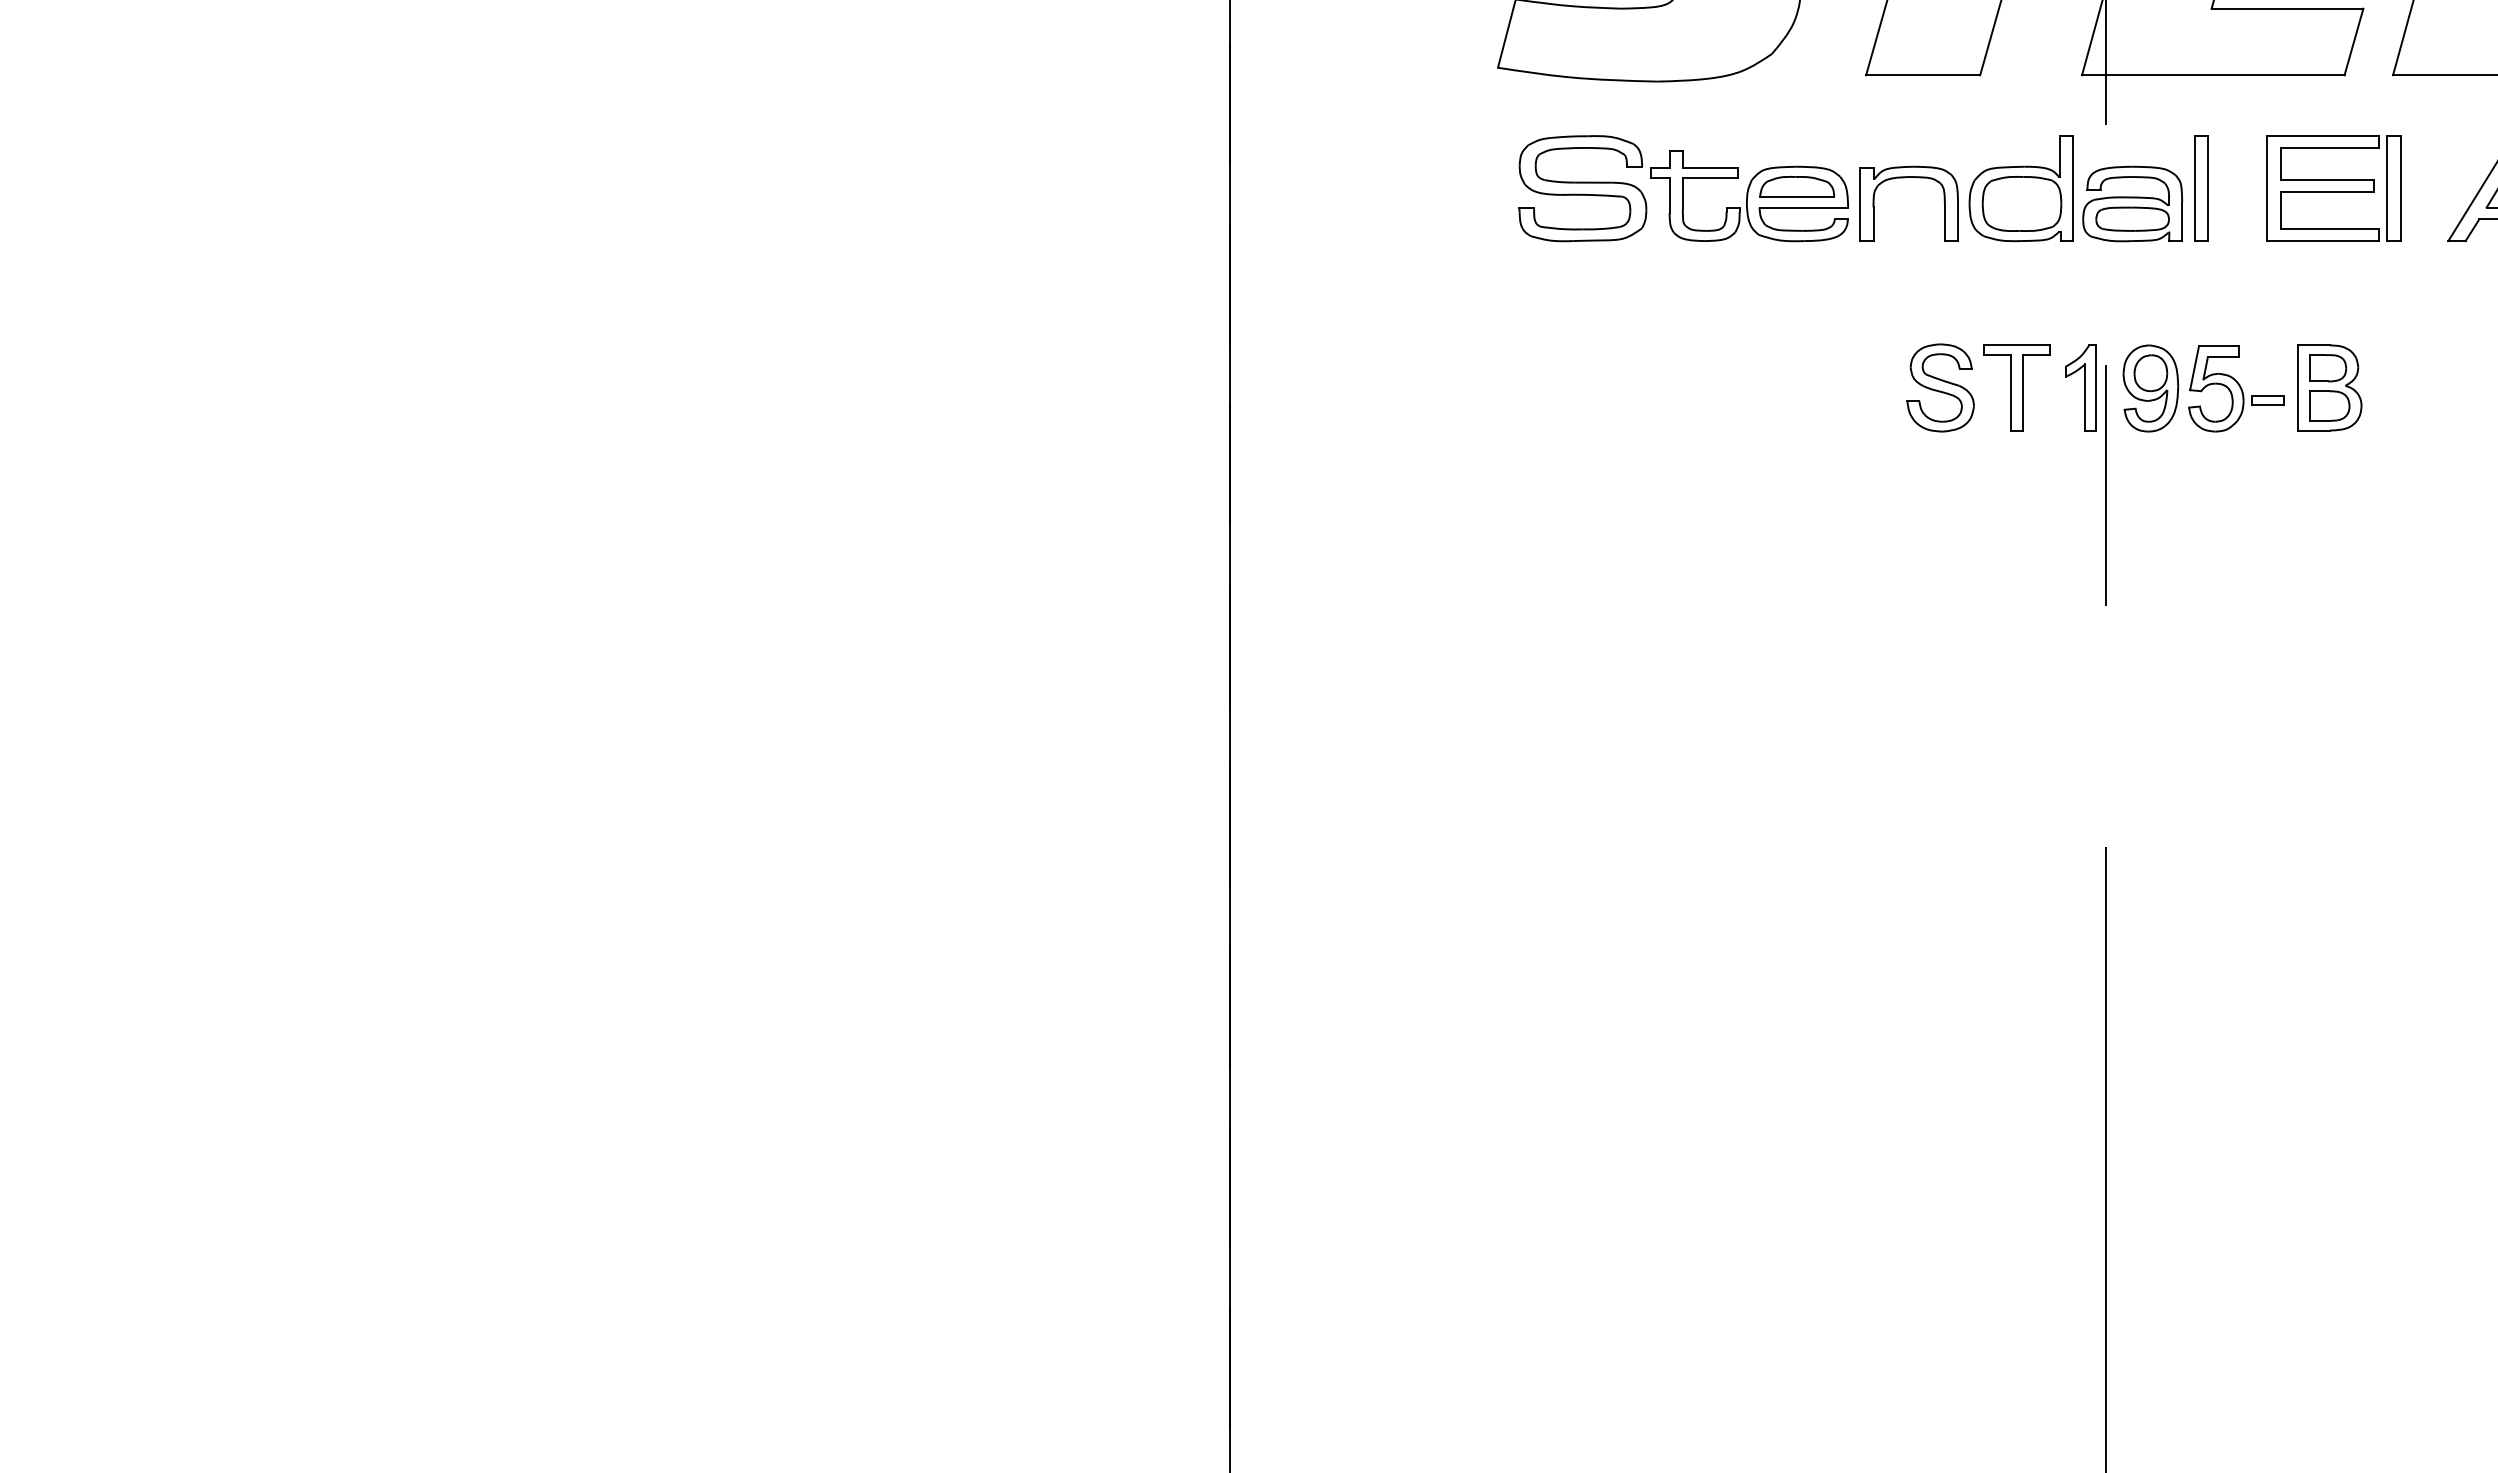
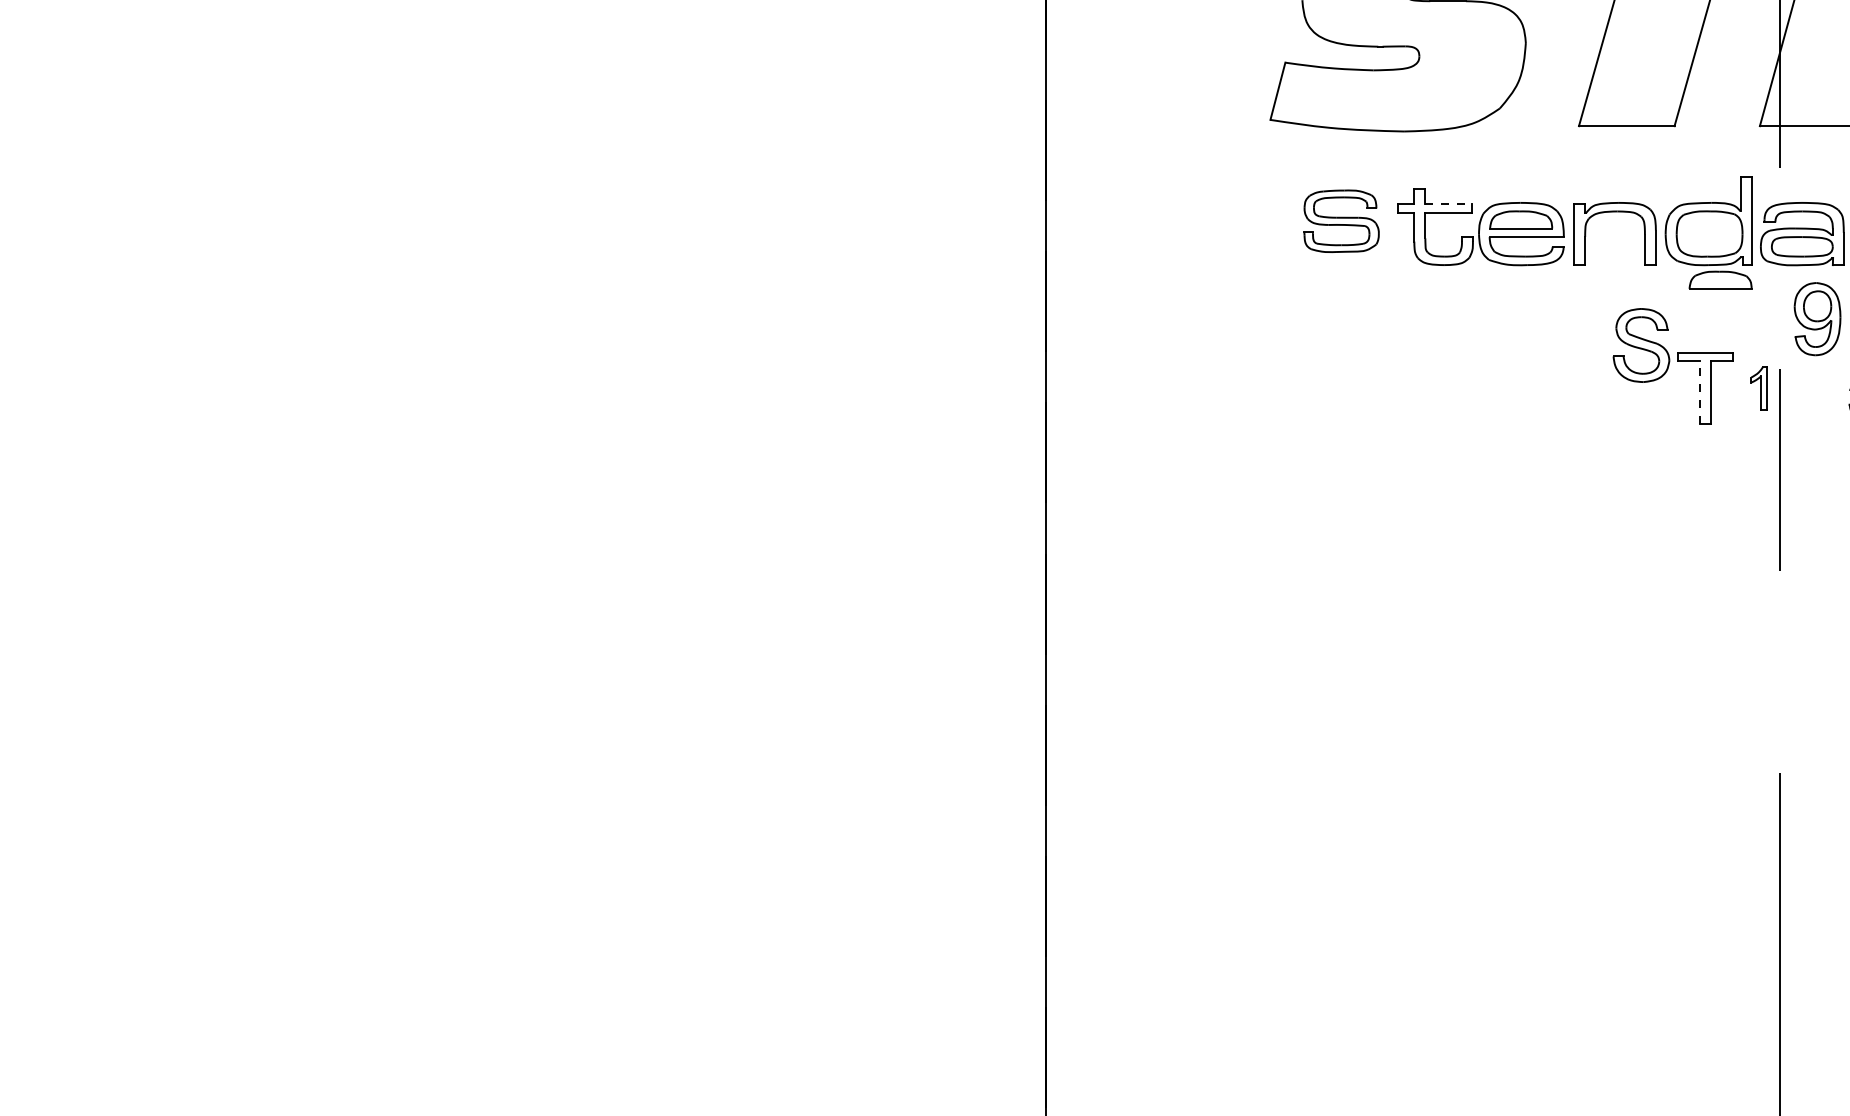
line: (1710, 168) -> (1448, 204), solid -> dashed
part: (1582, 188) -> (1341, 221), size x0.7
part: (2035, 258) -> (1720, 279), added
part: (1940, 387) -> (1641, 345), moved
part: (2080, 387) -> (1758, 387), size x0.6
part: (2150, 388) -> (1817, 319), moved
line: (2011, 392) -> (1700, 392), solid -> dashed

